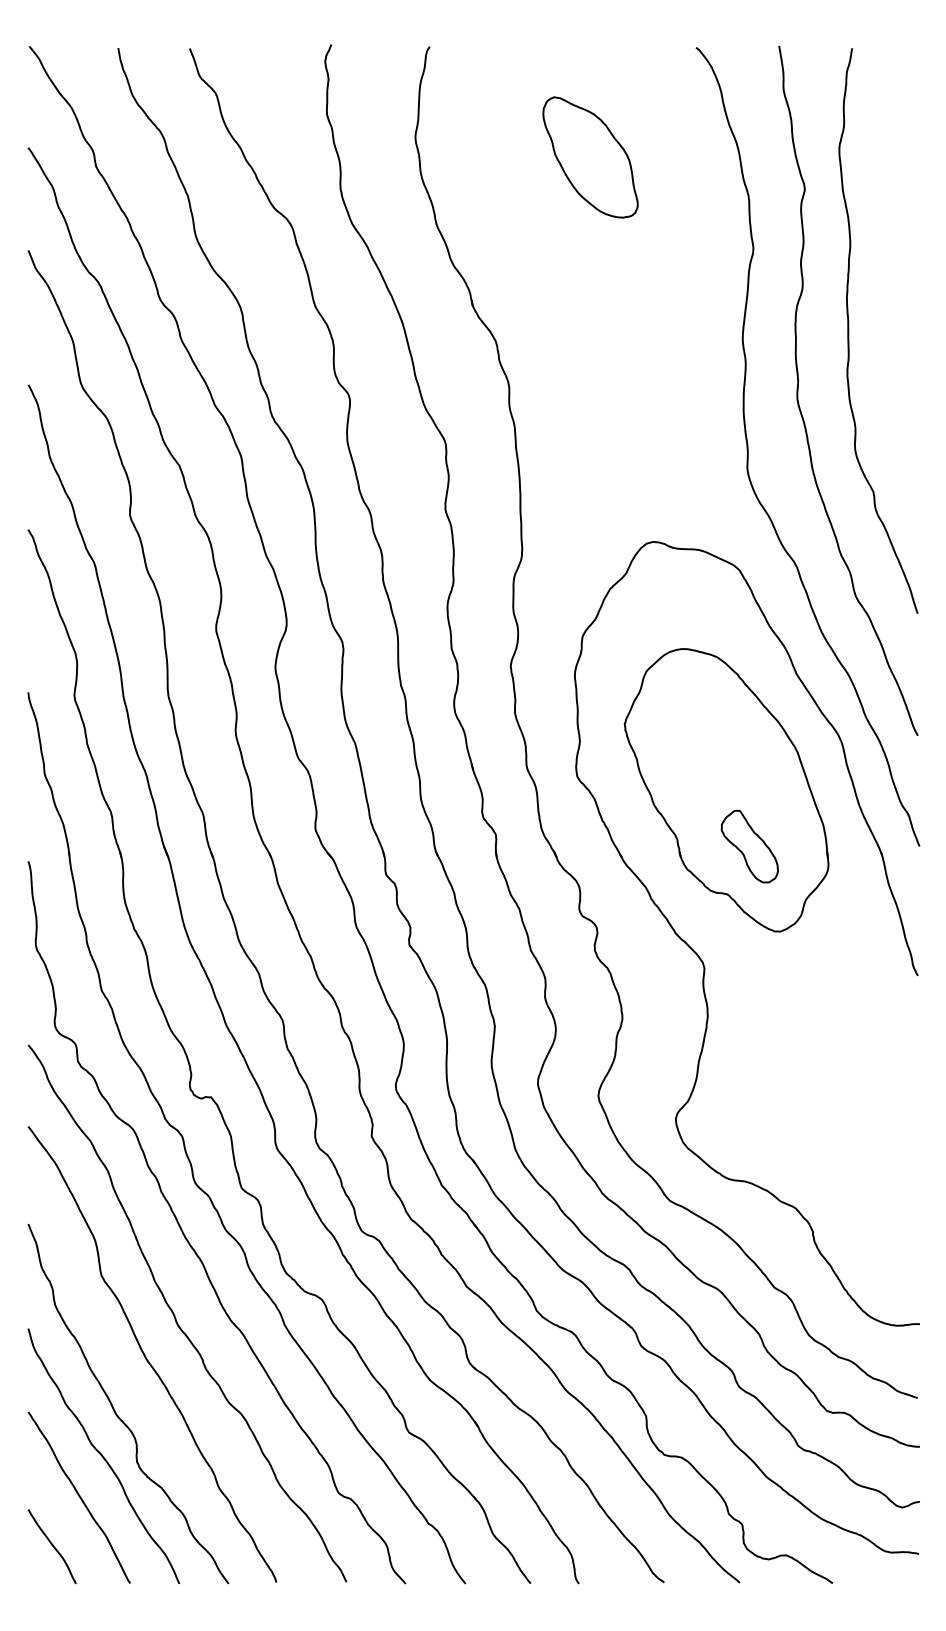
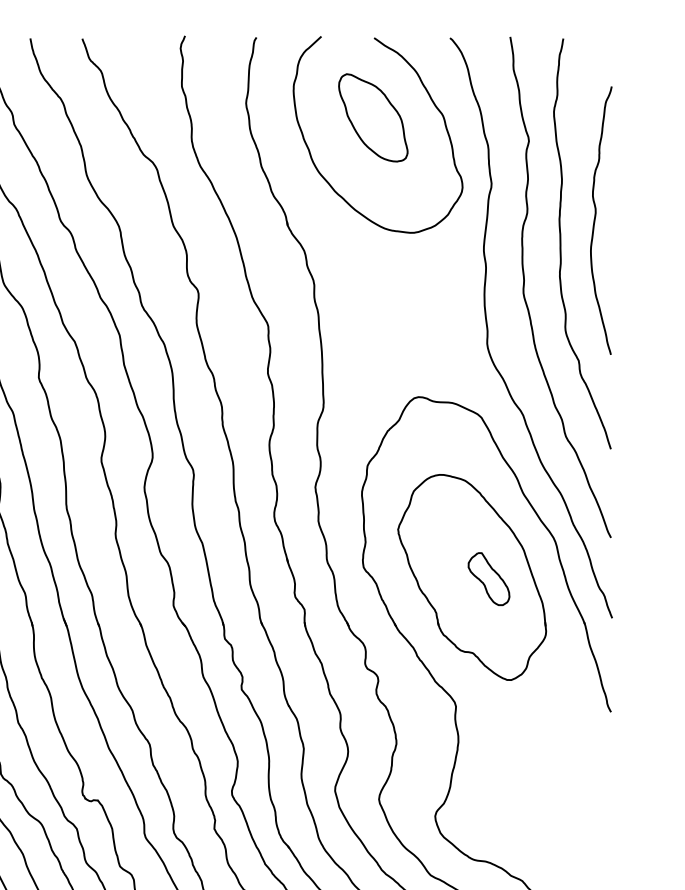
curve: (672, 137) -> (432, 103), added
curve: (896, 298) -> (595, 220), added
part: (749, 846) -> (488, 579), moved

